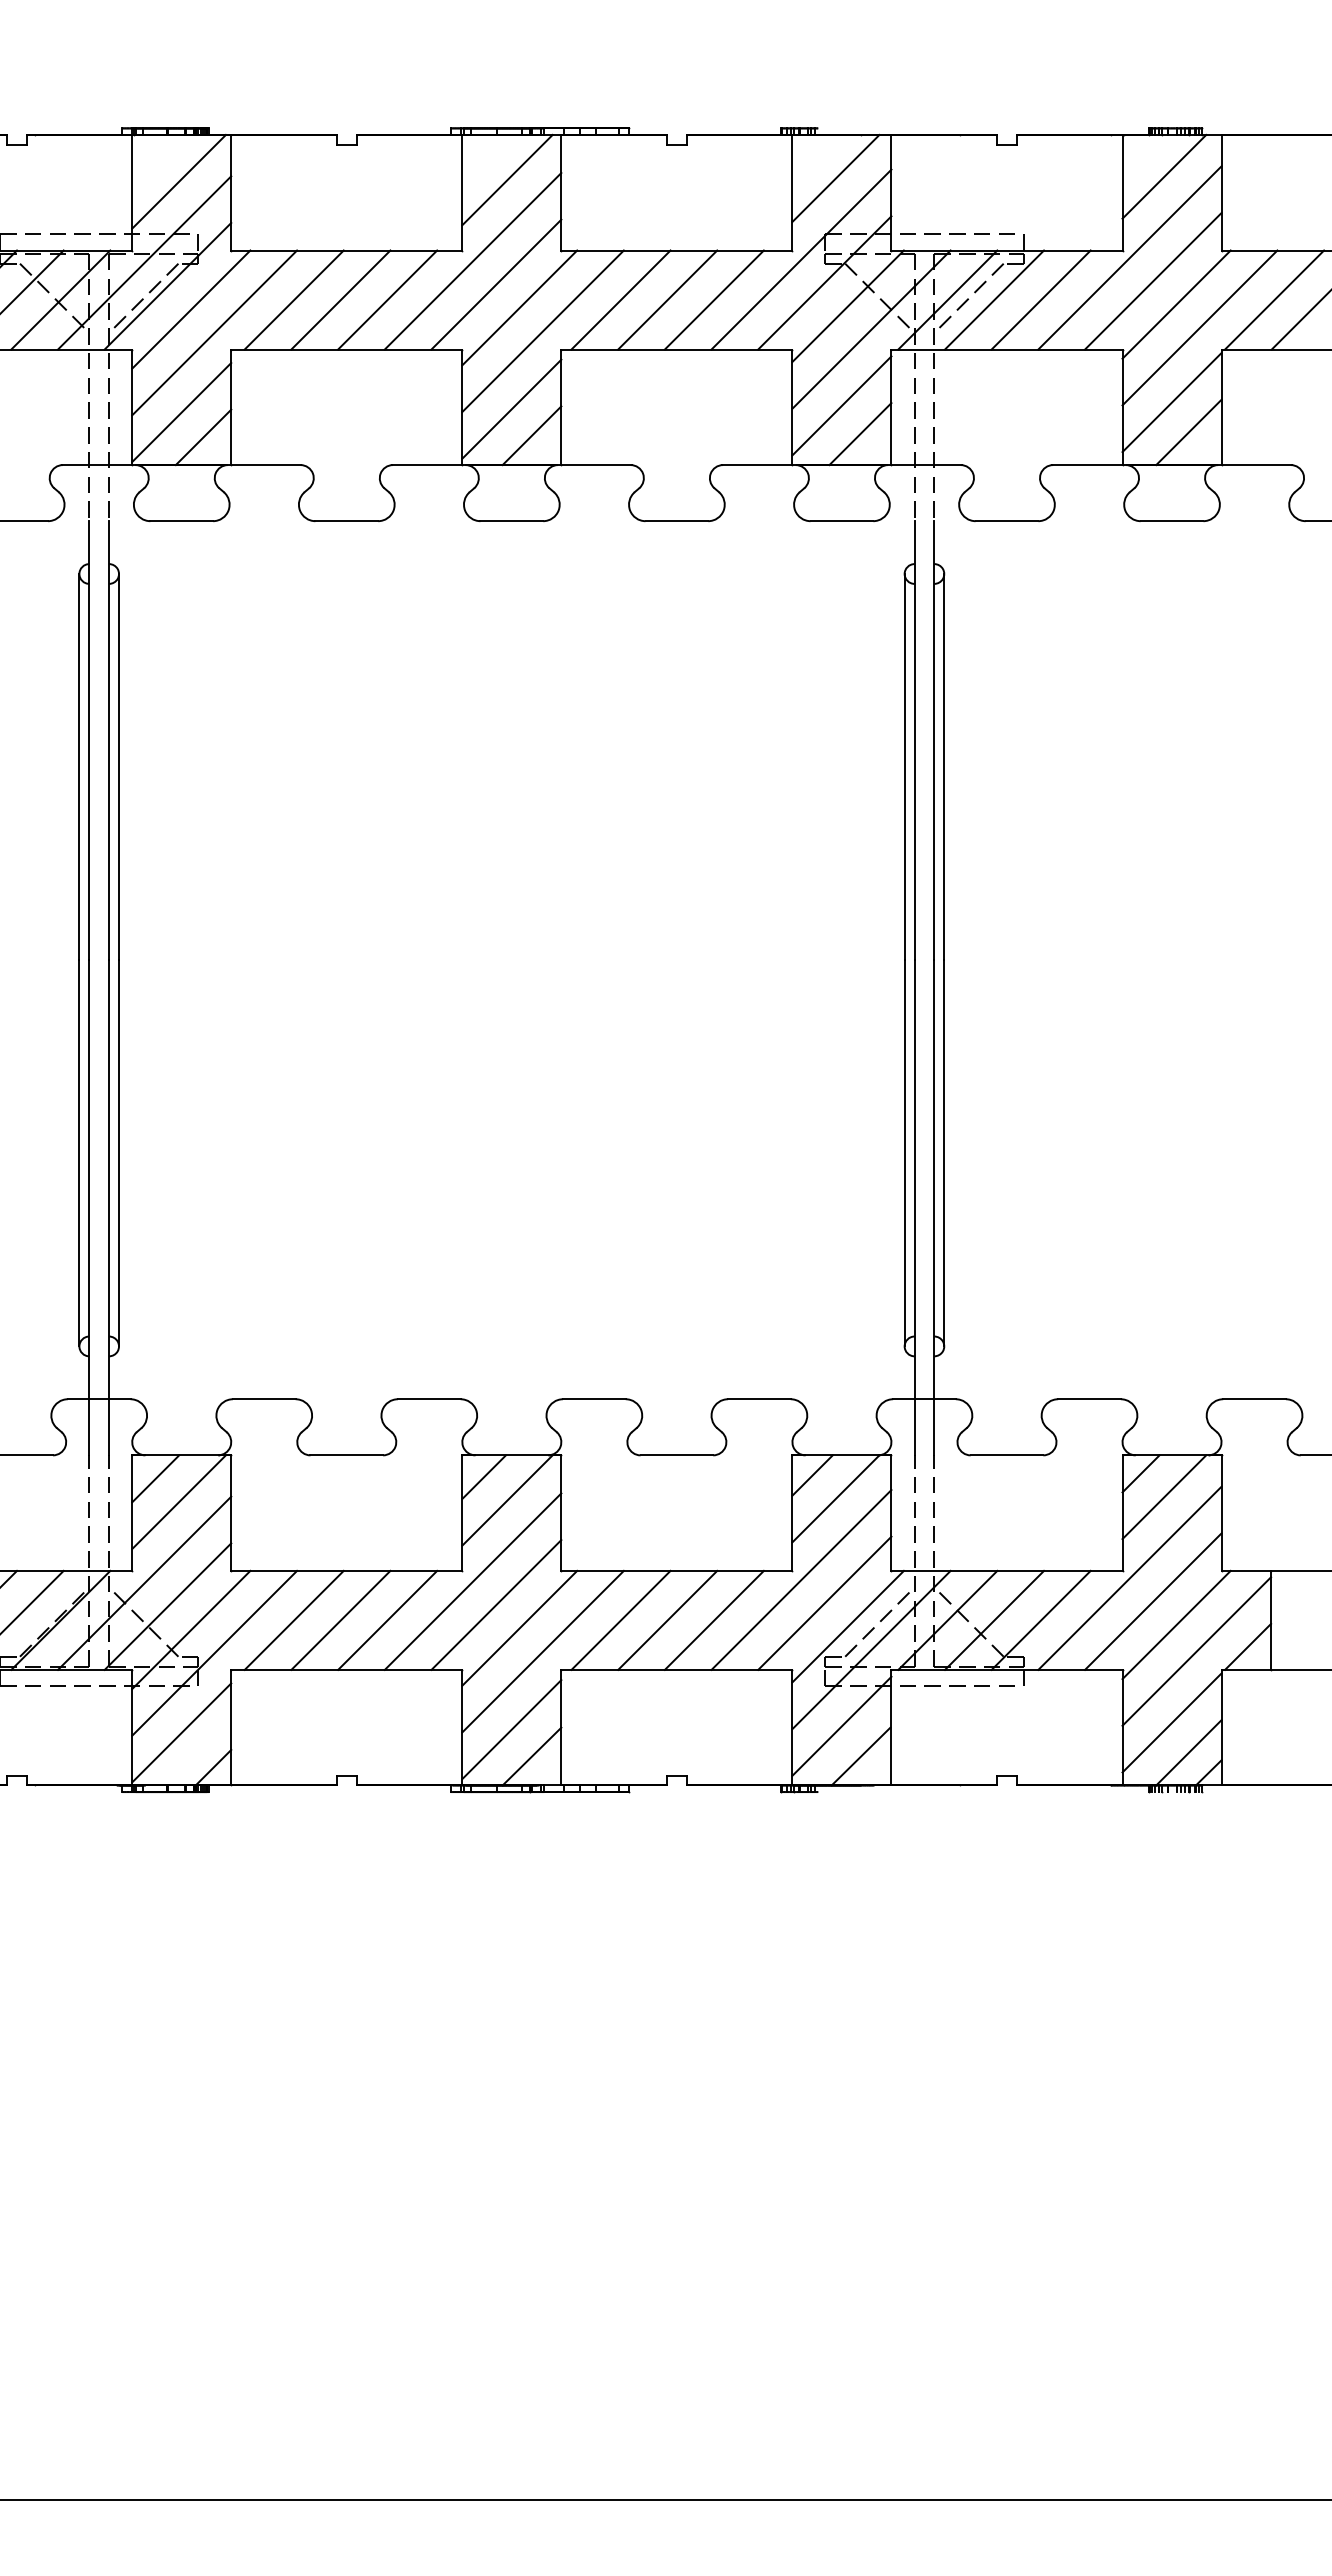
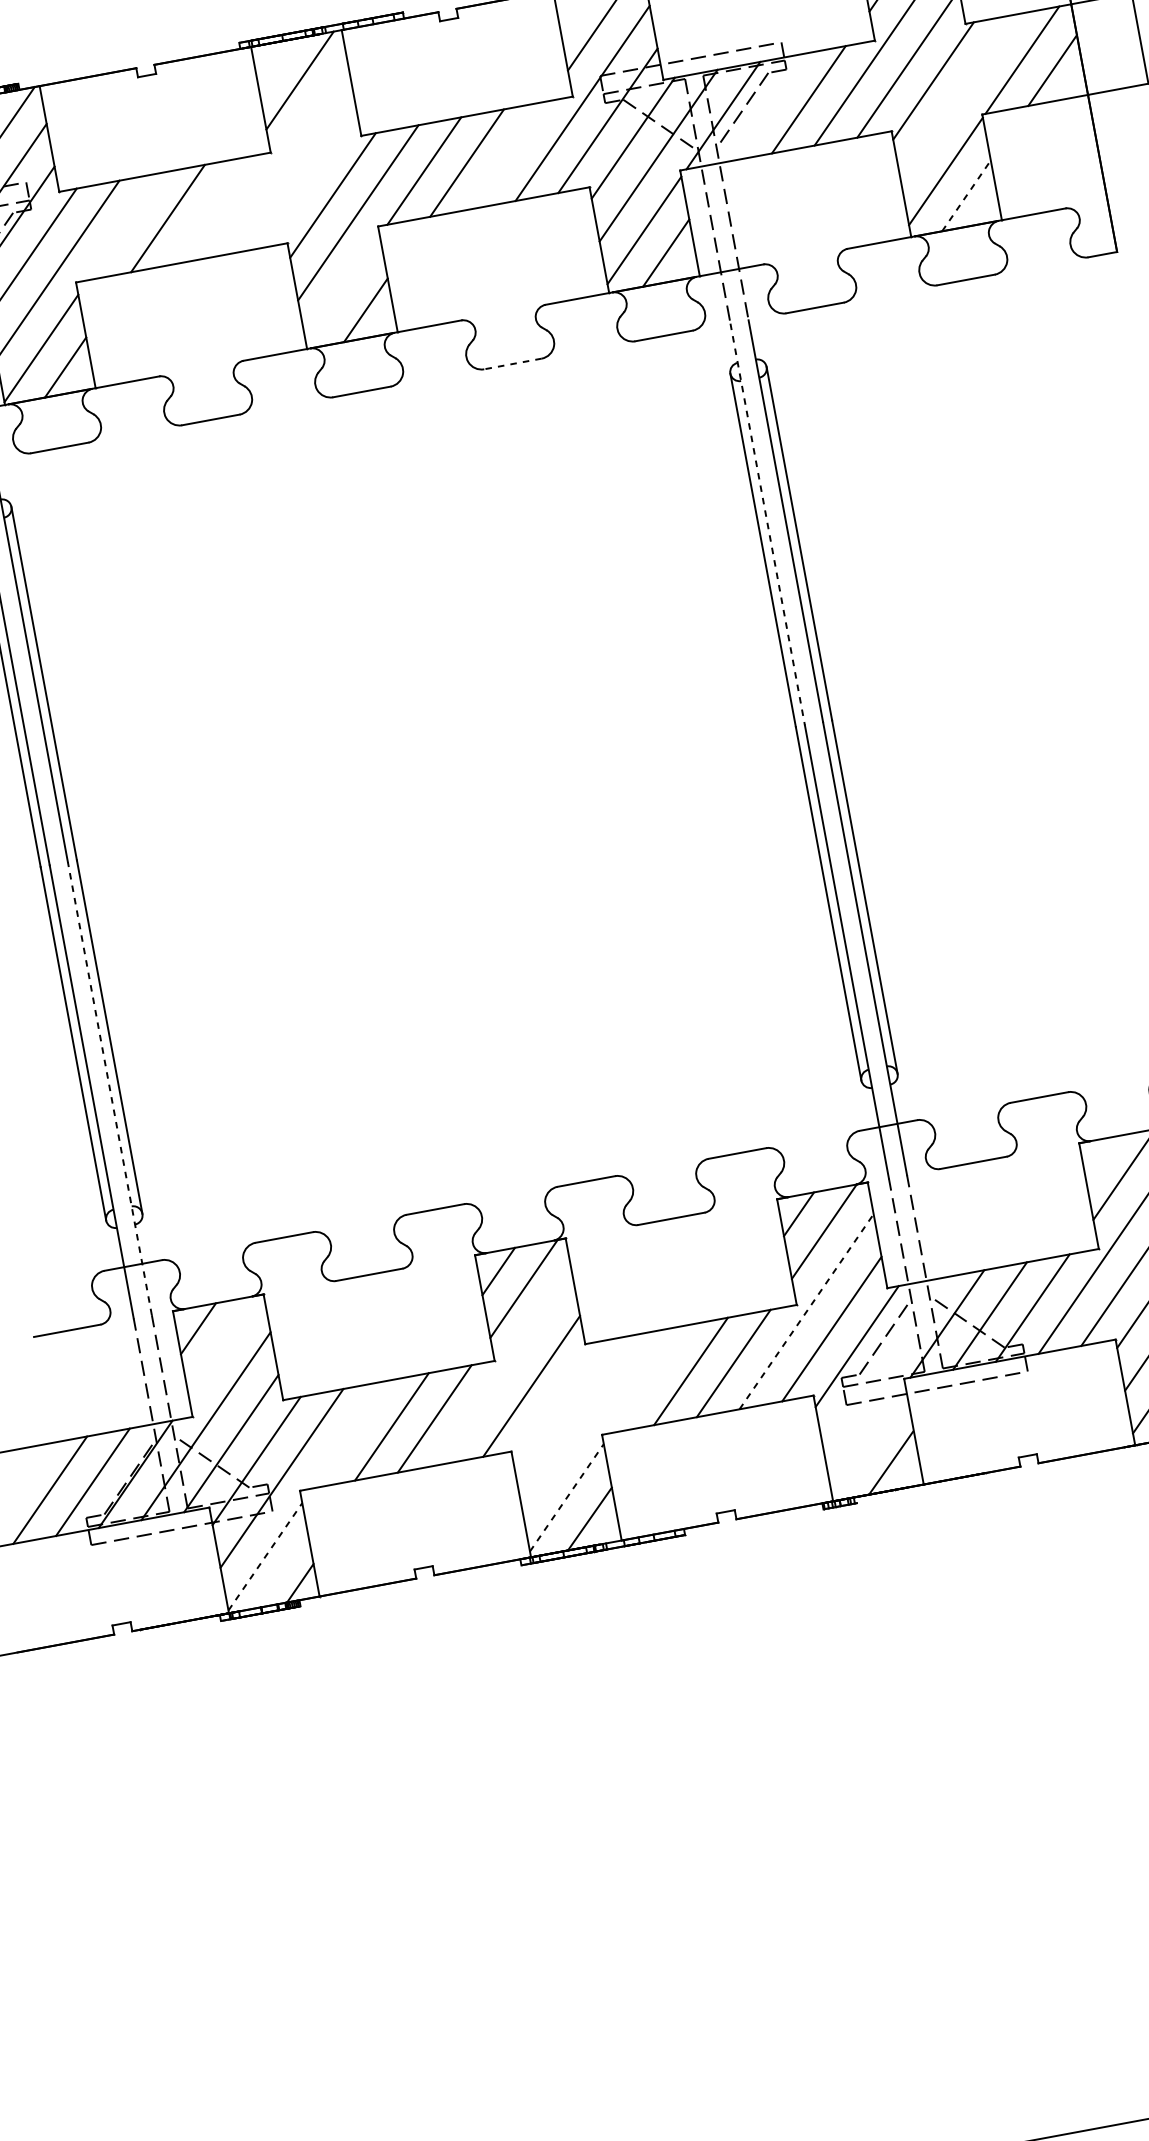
line: (472, 261) -> (281, 161), removed
line: (496, 284) -> (307, 177), removed
line: (293, 299) -> (124, 226), removed
line: (387, 299) -> (210, 210), removed
line: (713, 299) -> (508, 154), removed
line: (994, 299) -> (766, 107), removed
line: (1199, 327) -> (958, 98), removed
line: (511, 408) -> (342, 288), removed
line: (1189, 432) -> (967, 195), solid -> dashed
line: (676, 521) -> (512, 364), solid -> dashed
line: (914, 740) -> (767, 524), solid -> dashed
line: (109, 1207) -> (110, 1088), solid -> dashed
line: (1140, 1473) -> (1098, 1156), removed
line: (178, 1502) -> (223, 1346), removed
line: (801, 1579) -> (806, 1311), solid -> dashed
line: (472, 1581) -> (505, 1368), removed
line: (293, 1619) -> (348, 1434), removed
line: (620, 1619) -> (647, 1378), removed
line: (519, 1627) -> (556, 1403), removed
line: (871, 1649) -> (882, 1363), removed
line: (542, 1651) -> (581, 1421), removed
line: (841, 1725) -> (867, 1438), removed
line: (512, 1729) -> (567, 1497), solid -> dashed
line: (182, 1732) -> (266, 1556), solid -> dashed

